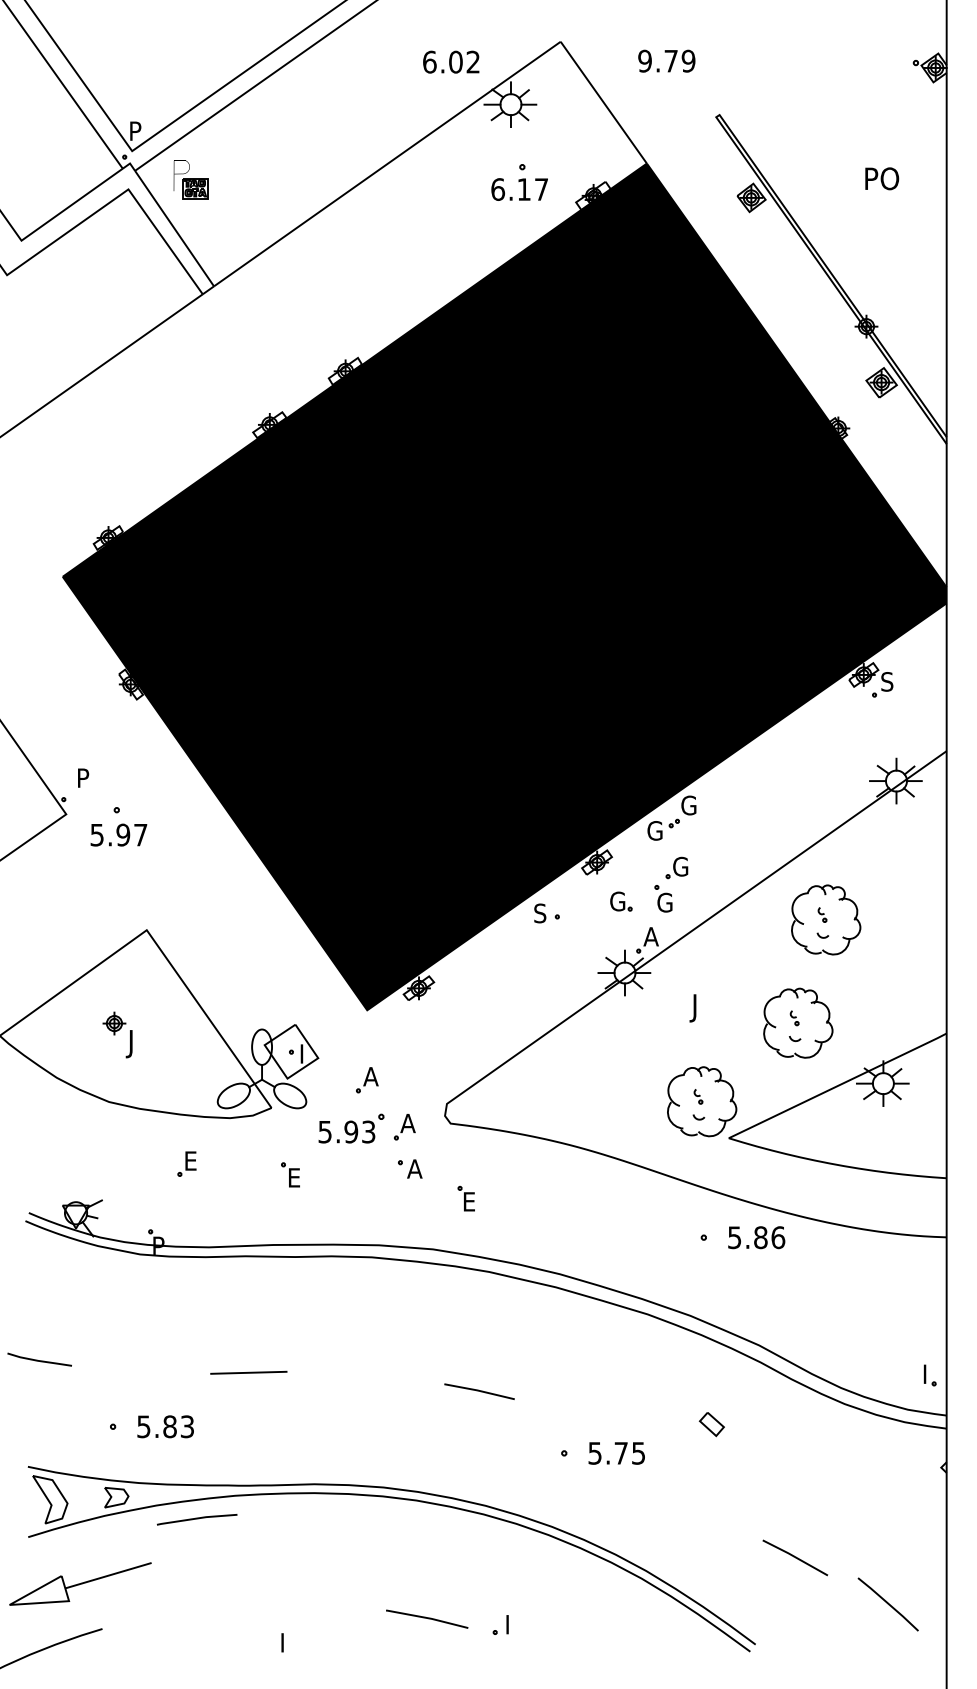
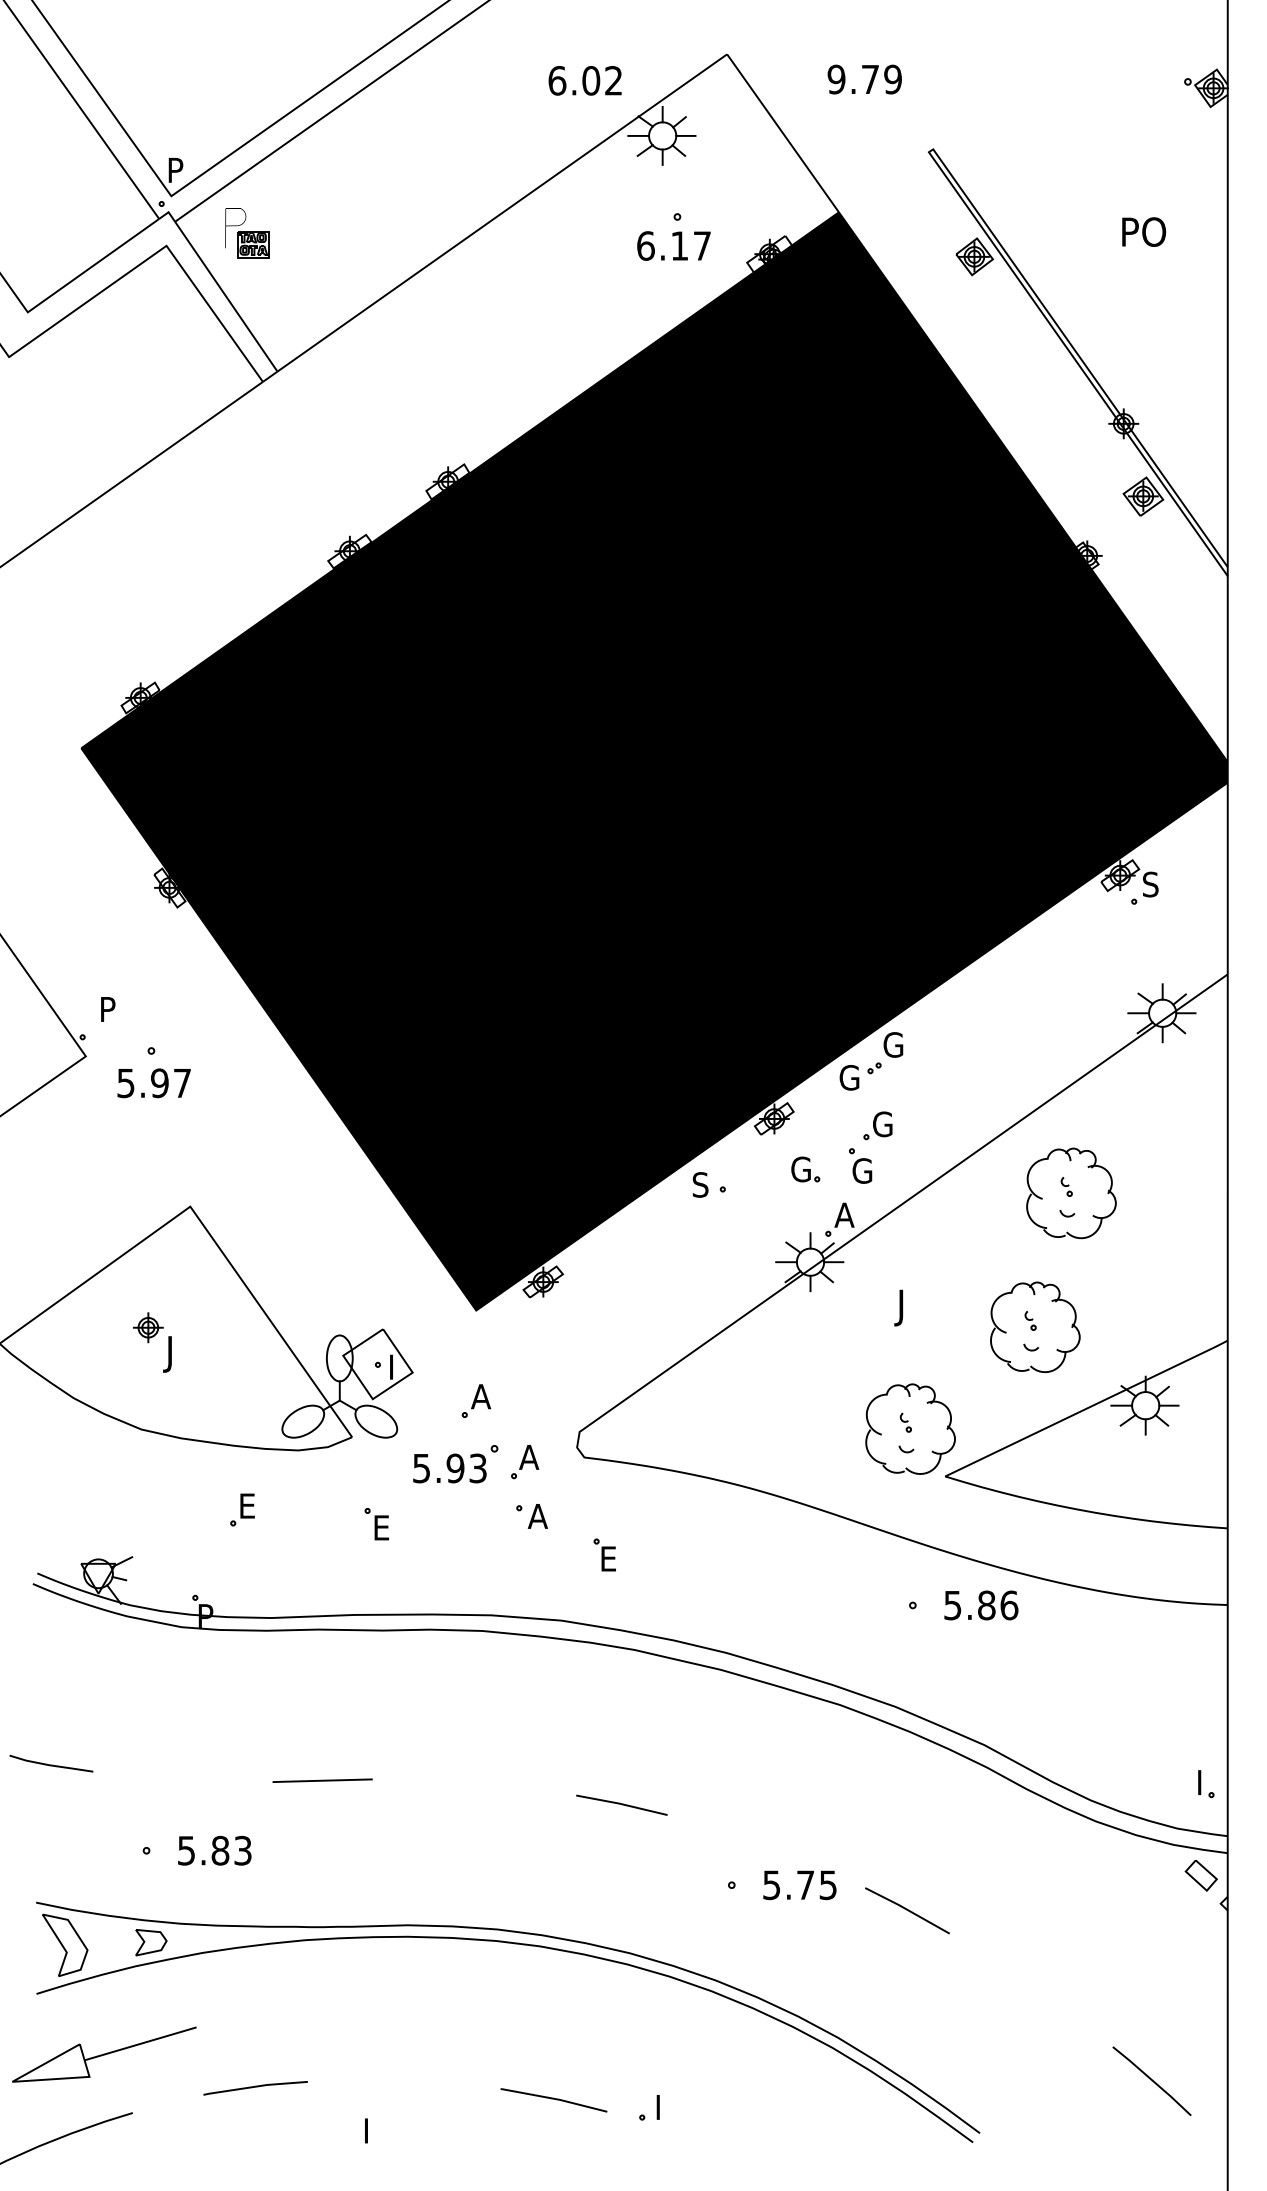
part: (711, 1424) -> (1200, 1875), moved
line: (197, 1519) -> (255, 2087), moved
line: (795, 1557) -> (907, 1910), moved

